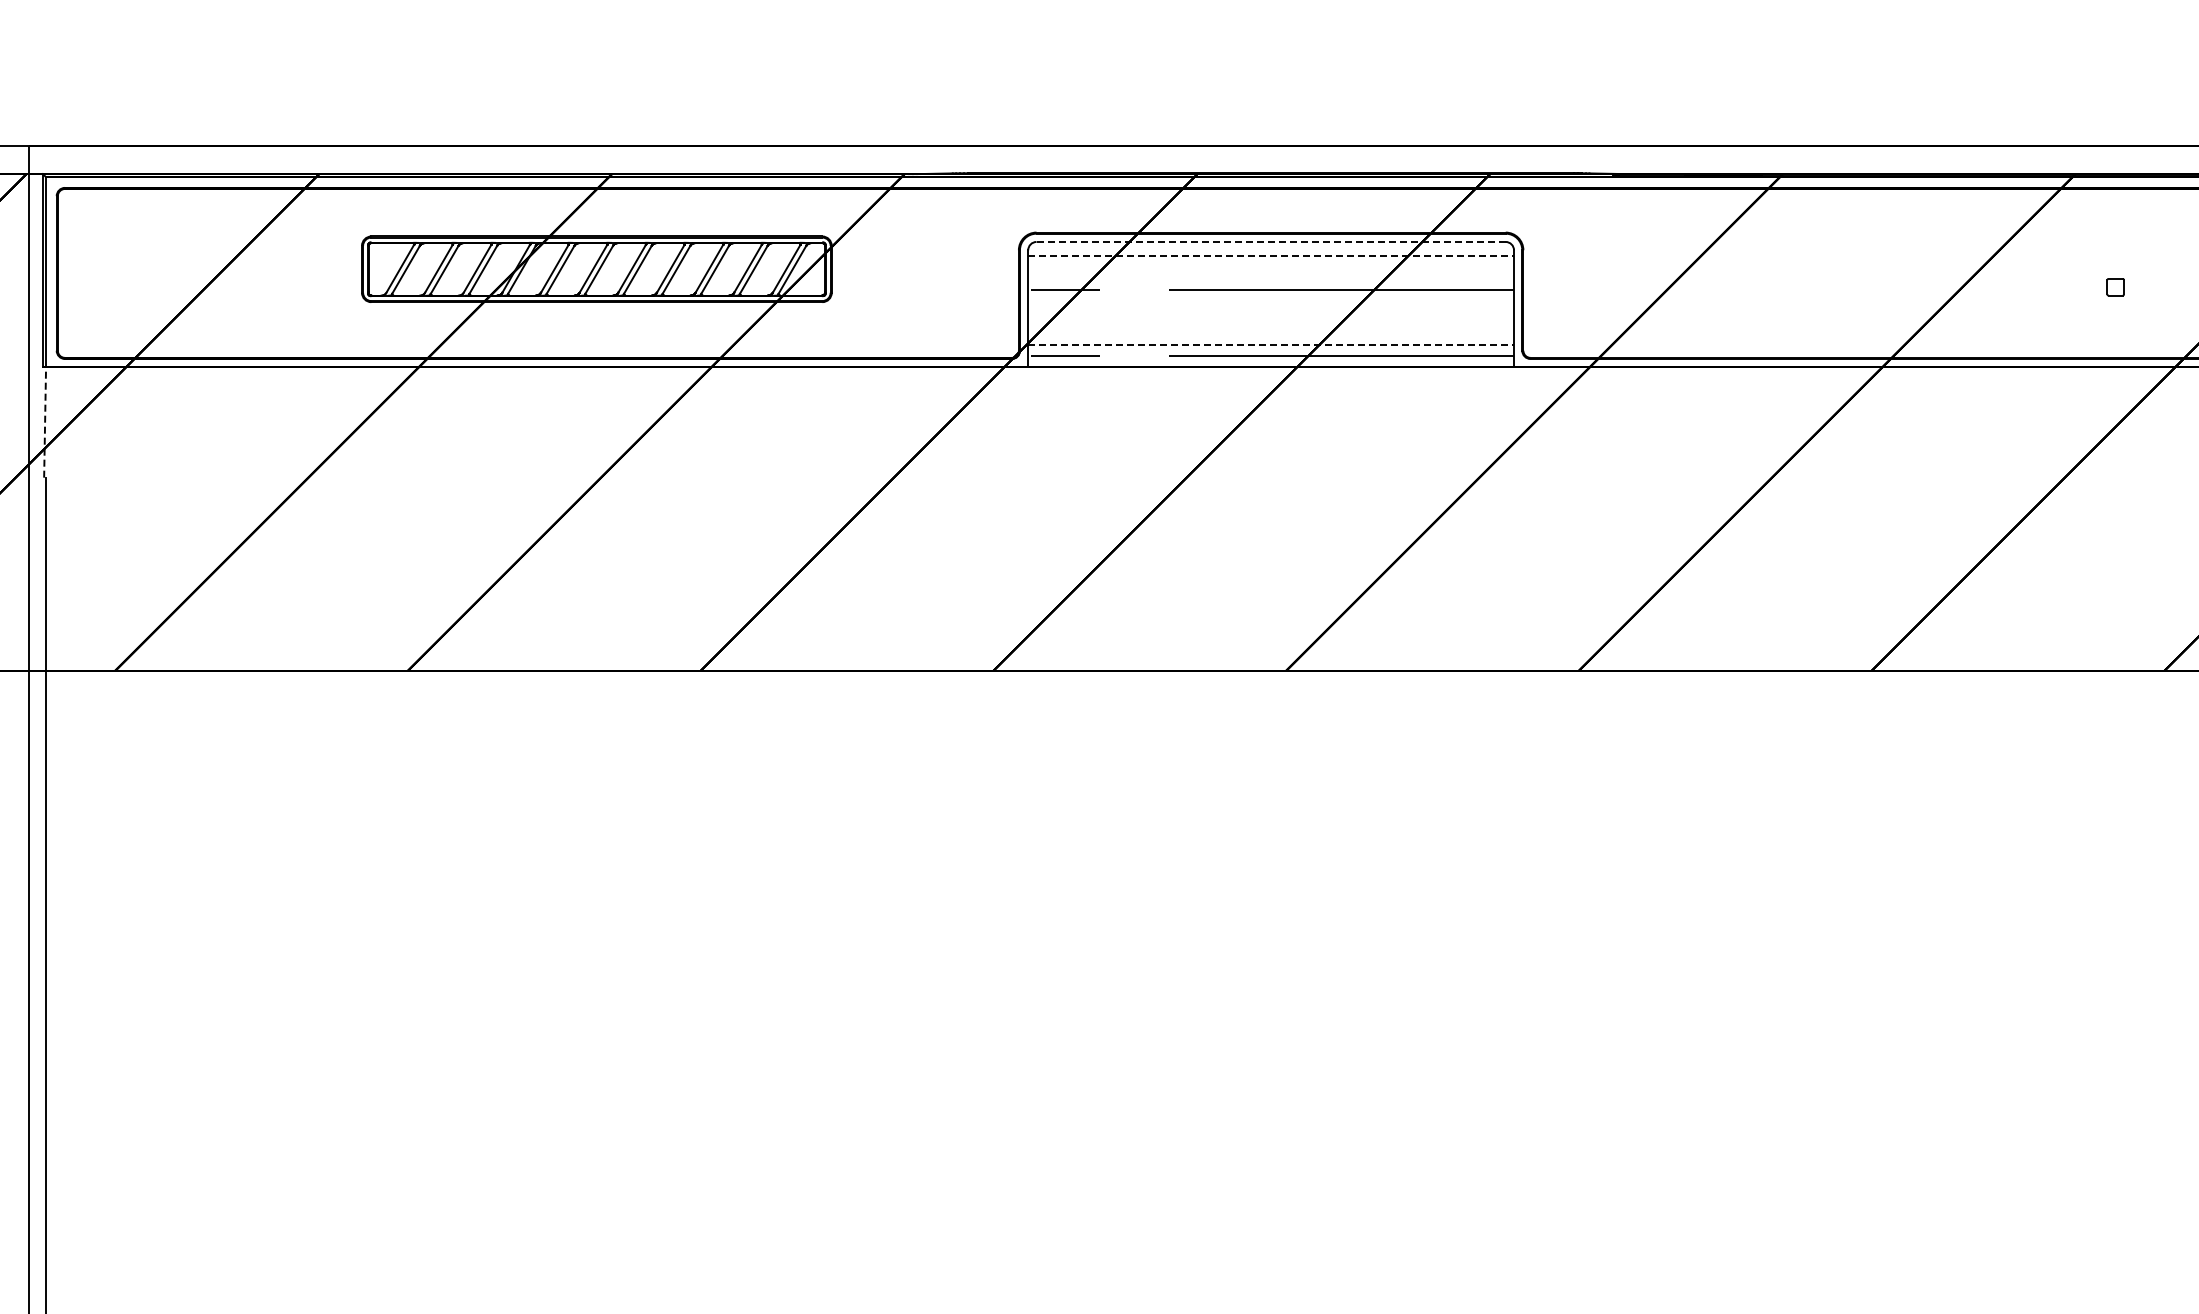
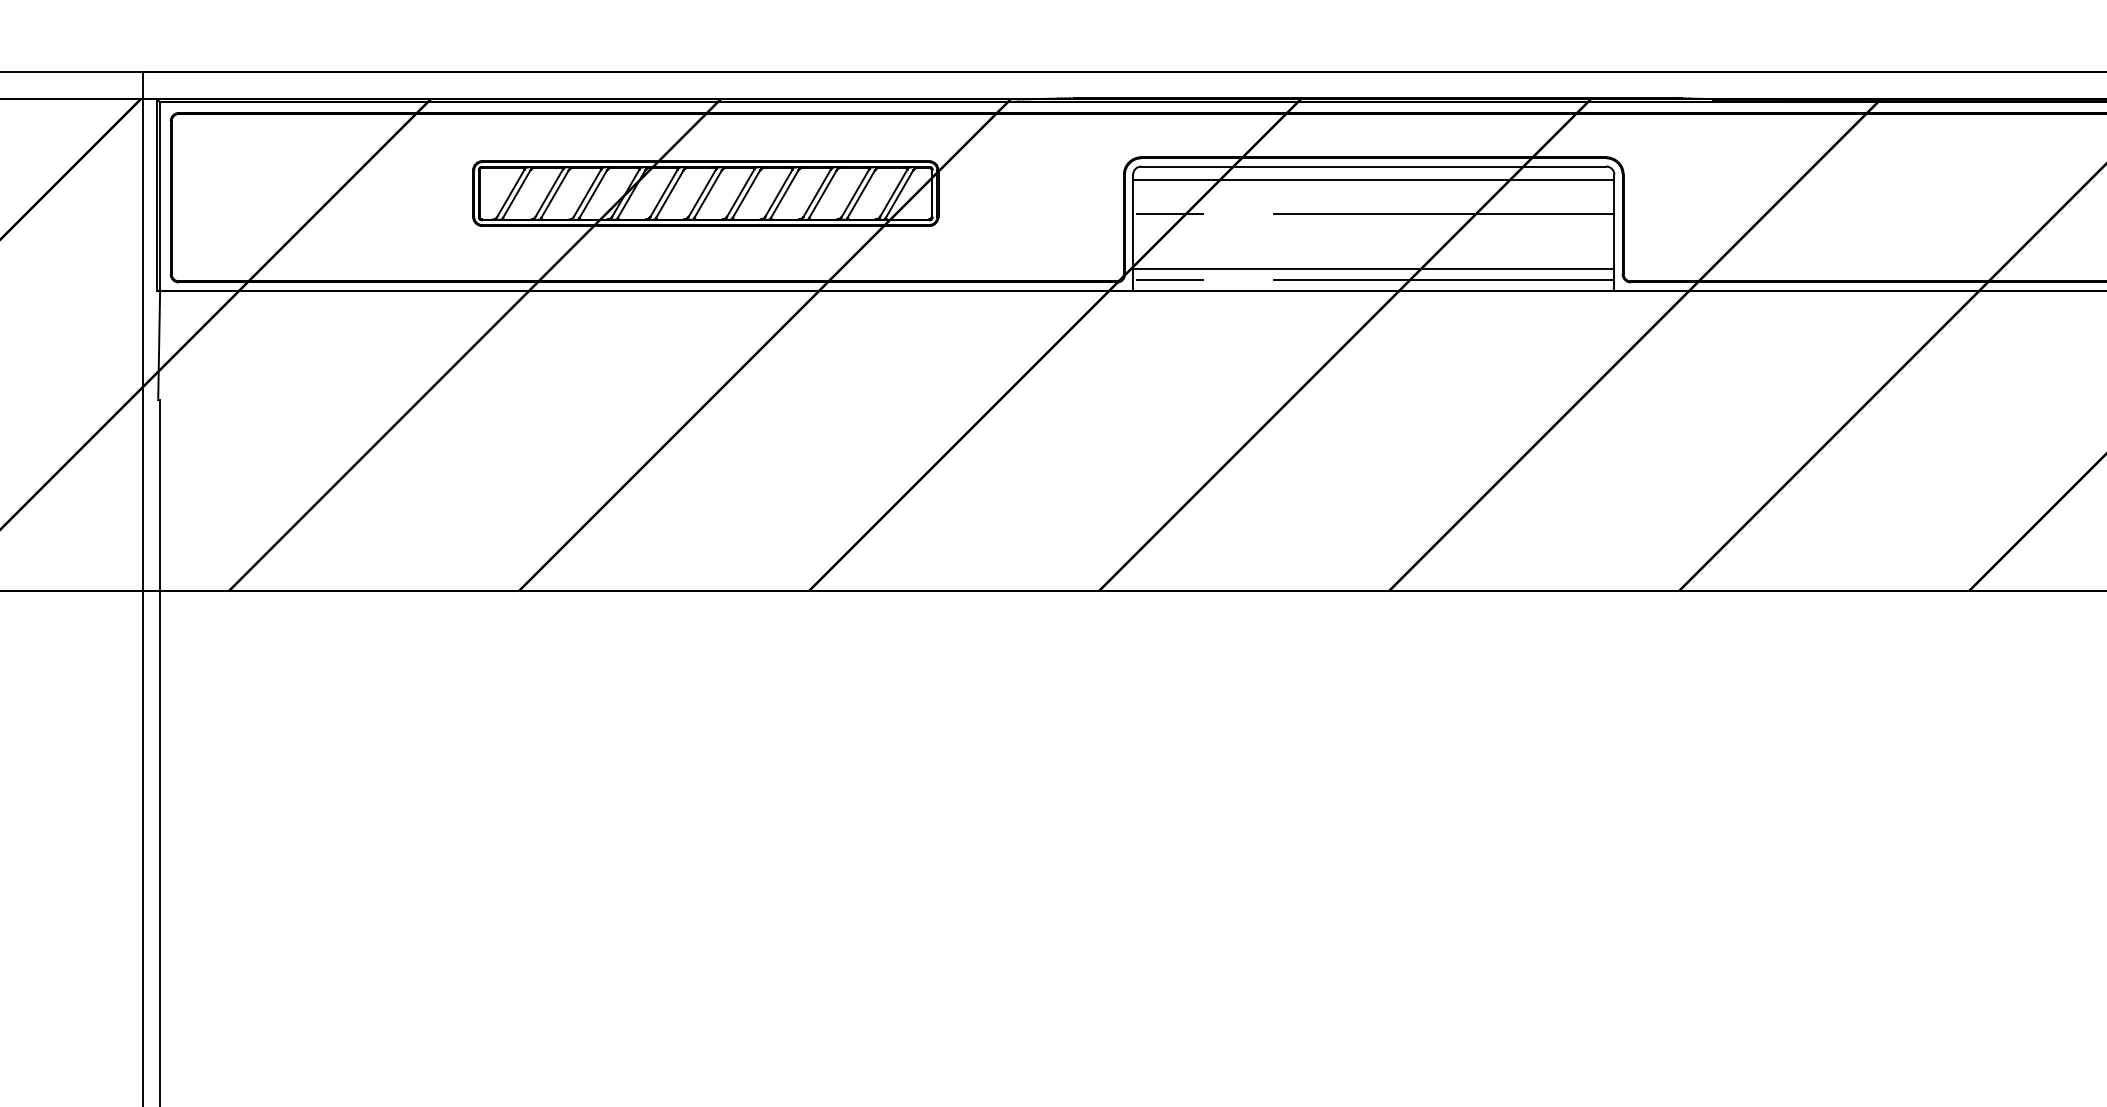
line: (1271, 241) -> (1374, 166), dashed -> solid
line: (1271, 255) -> (1374, 179), dashed -> solid
line: (1271, 345) -> (1374, 269), dashed -> solid
line: (45, 421) -> (159, 344), dashed -> solid

